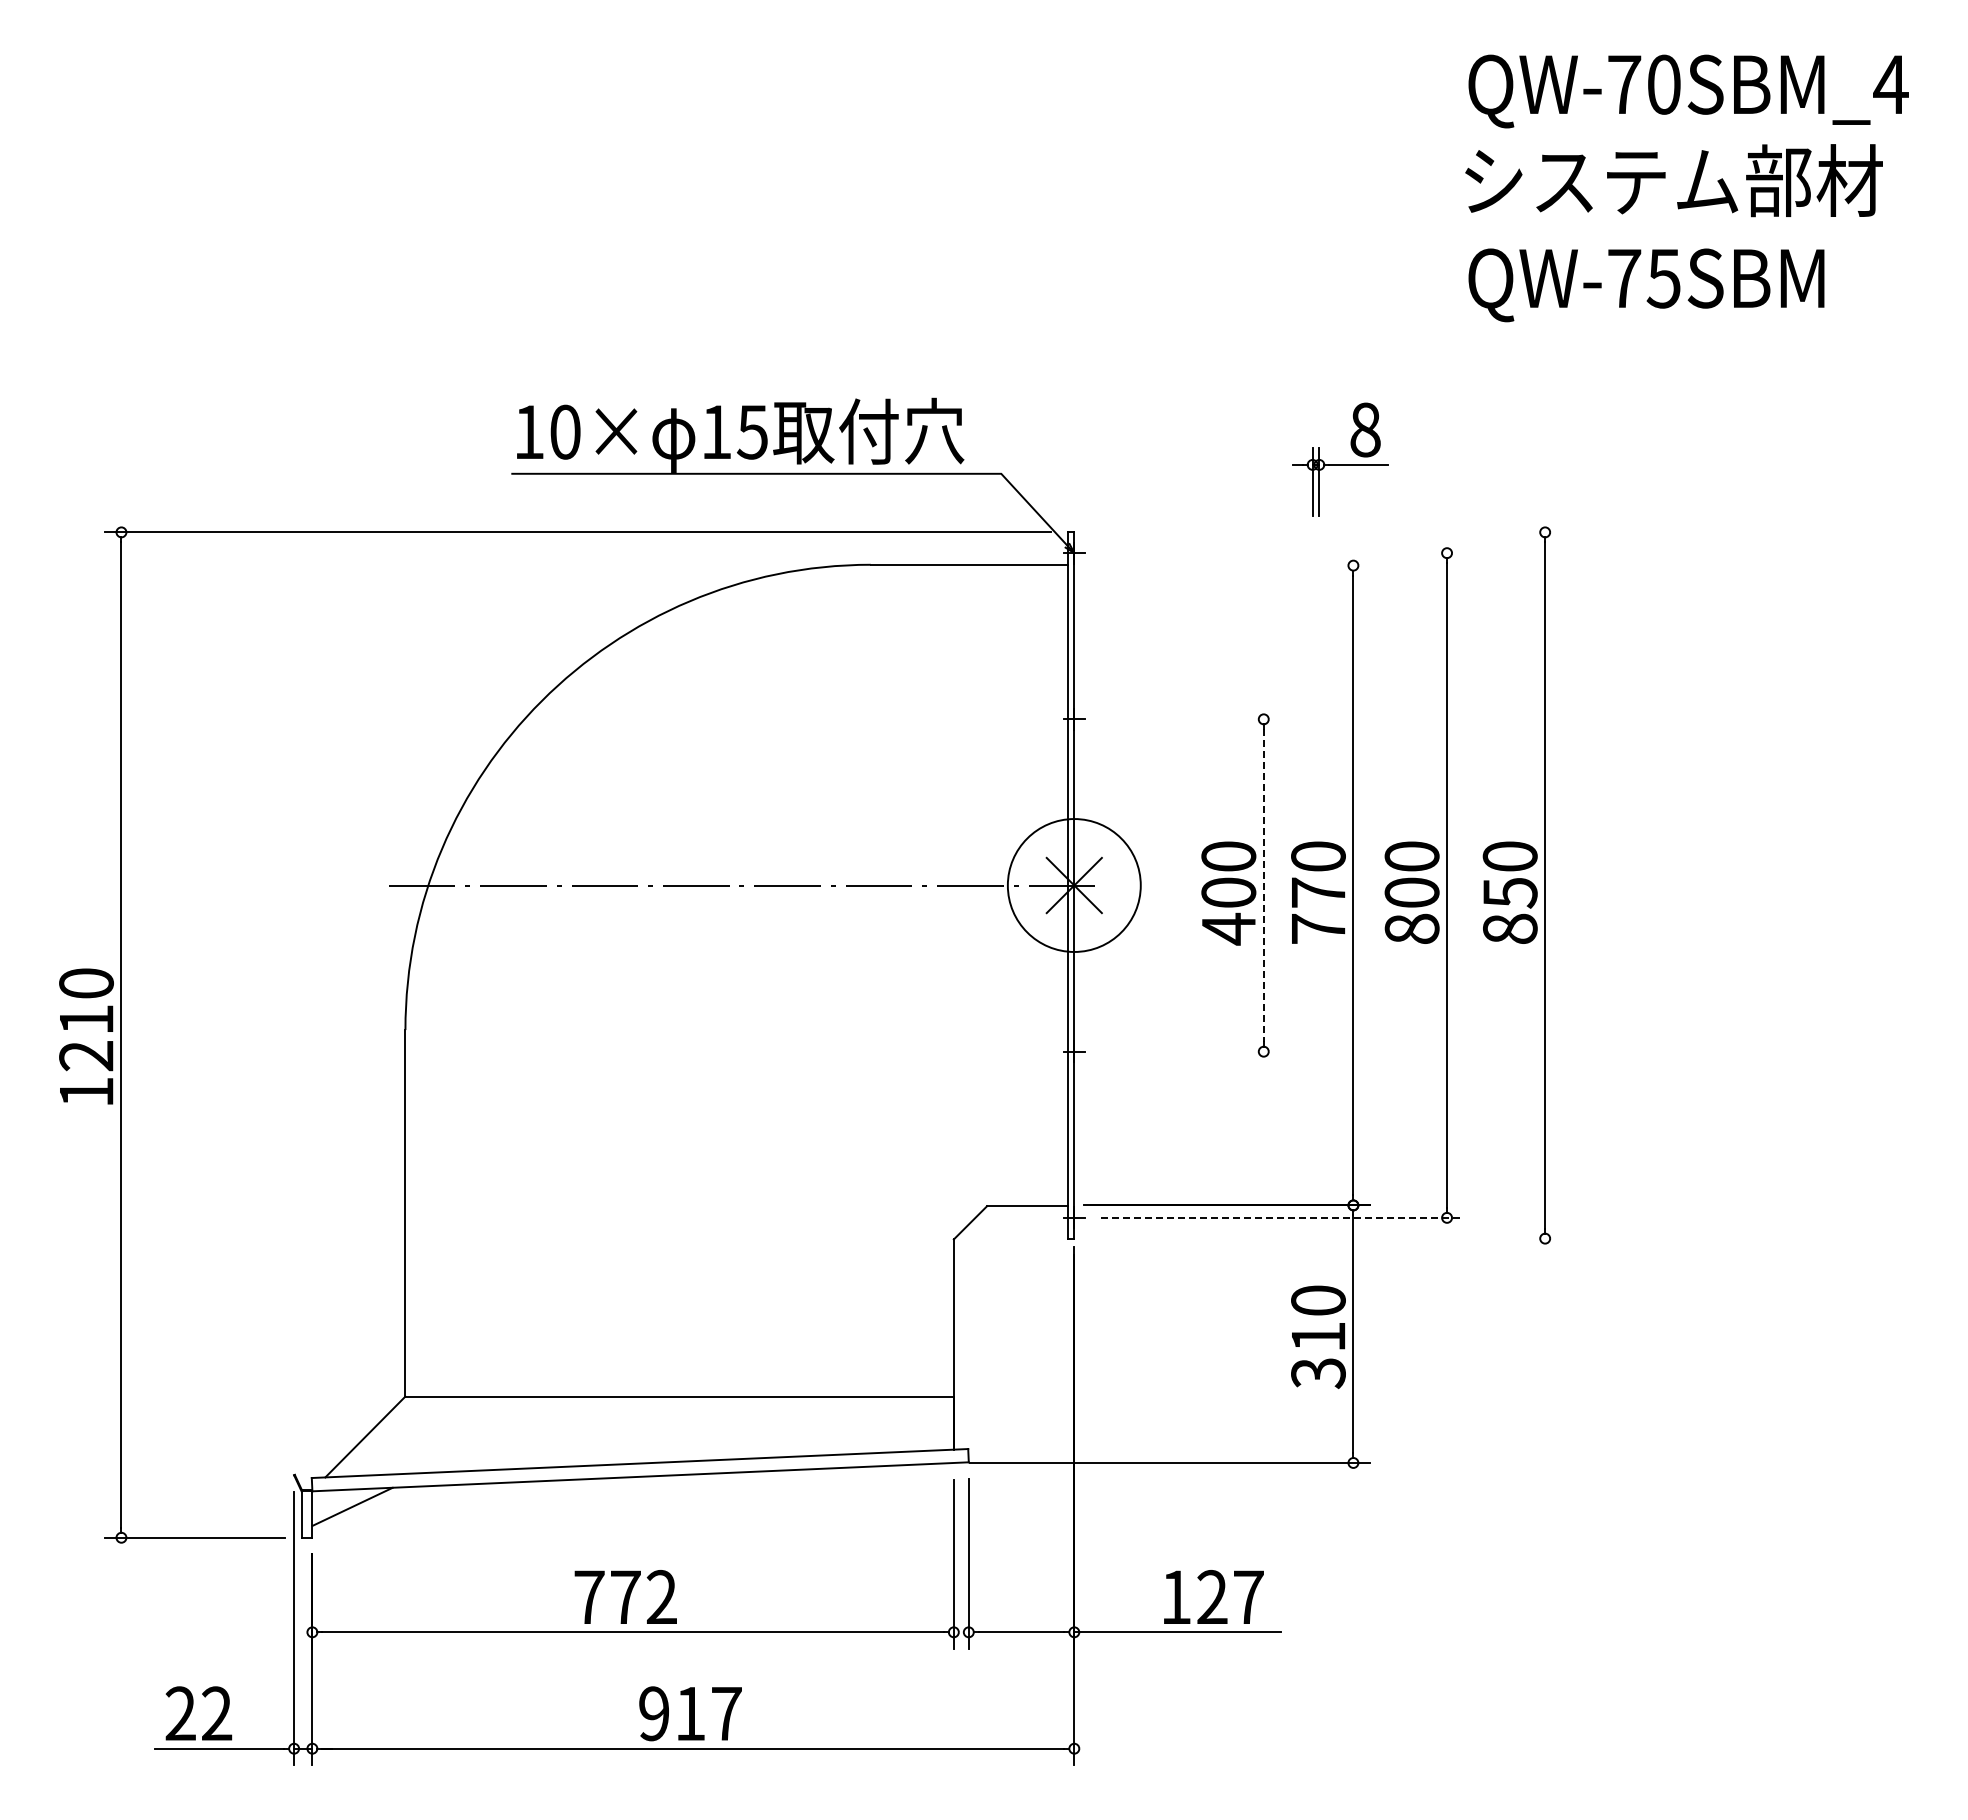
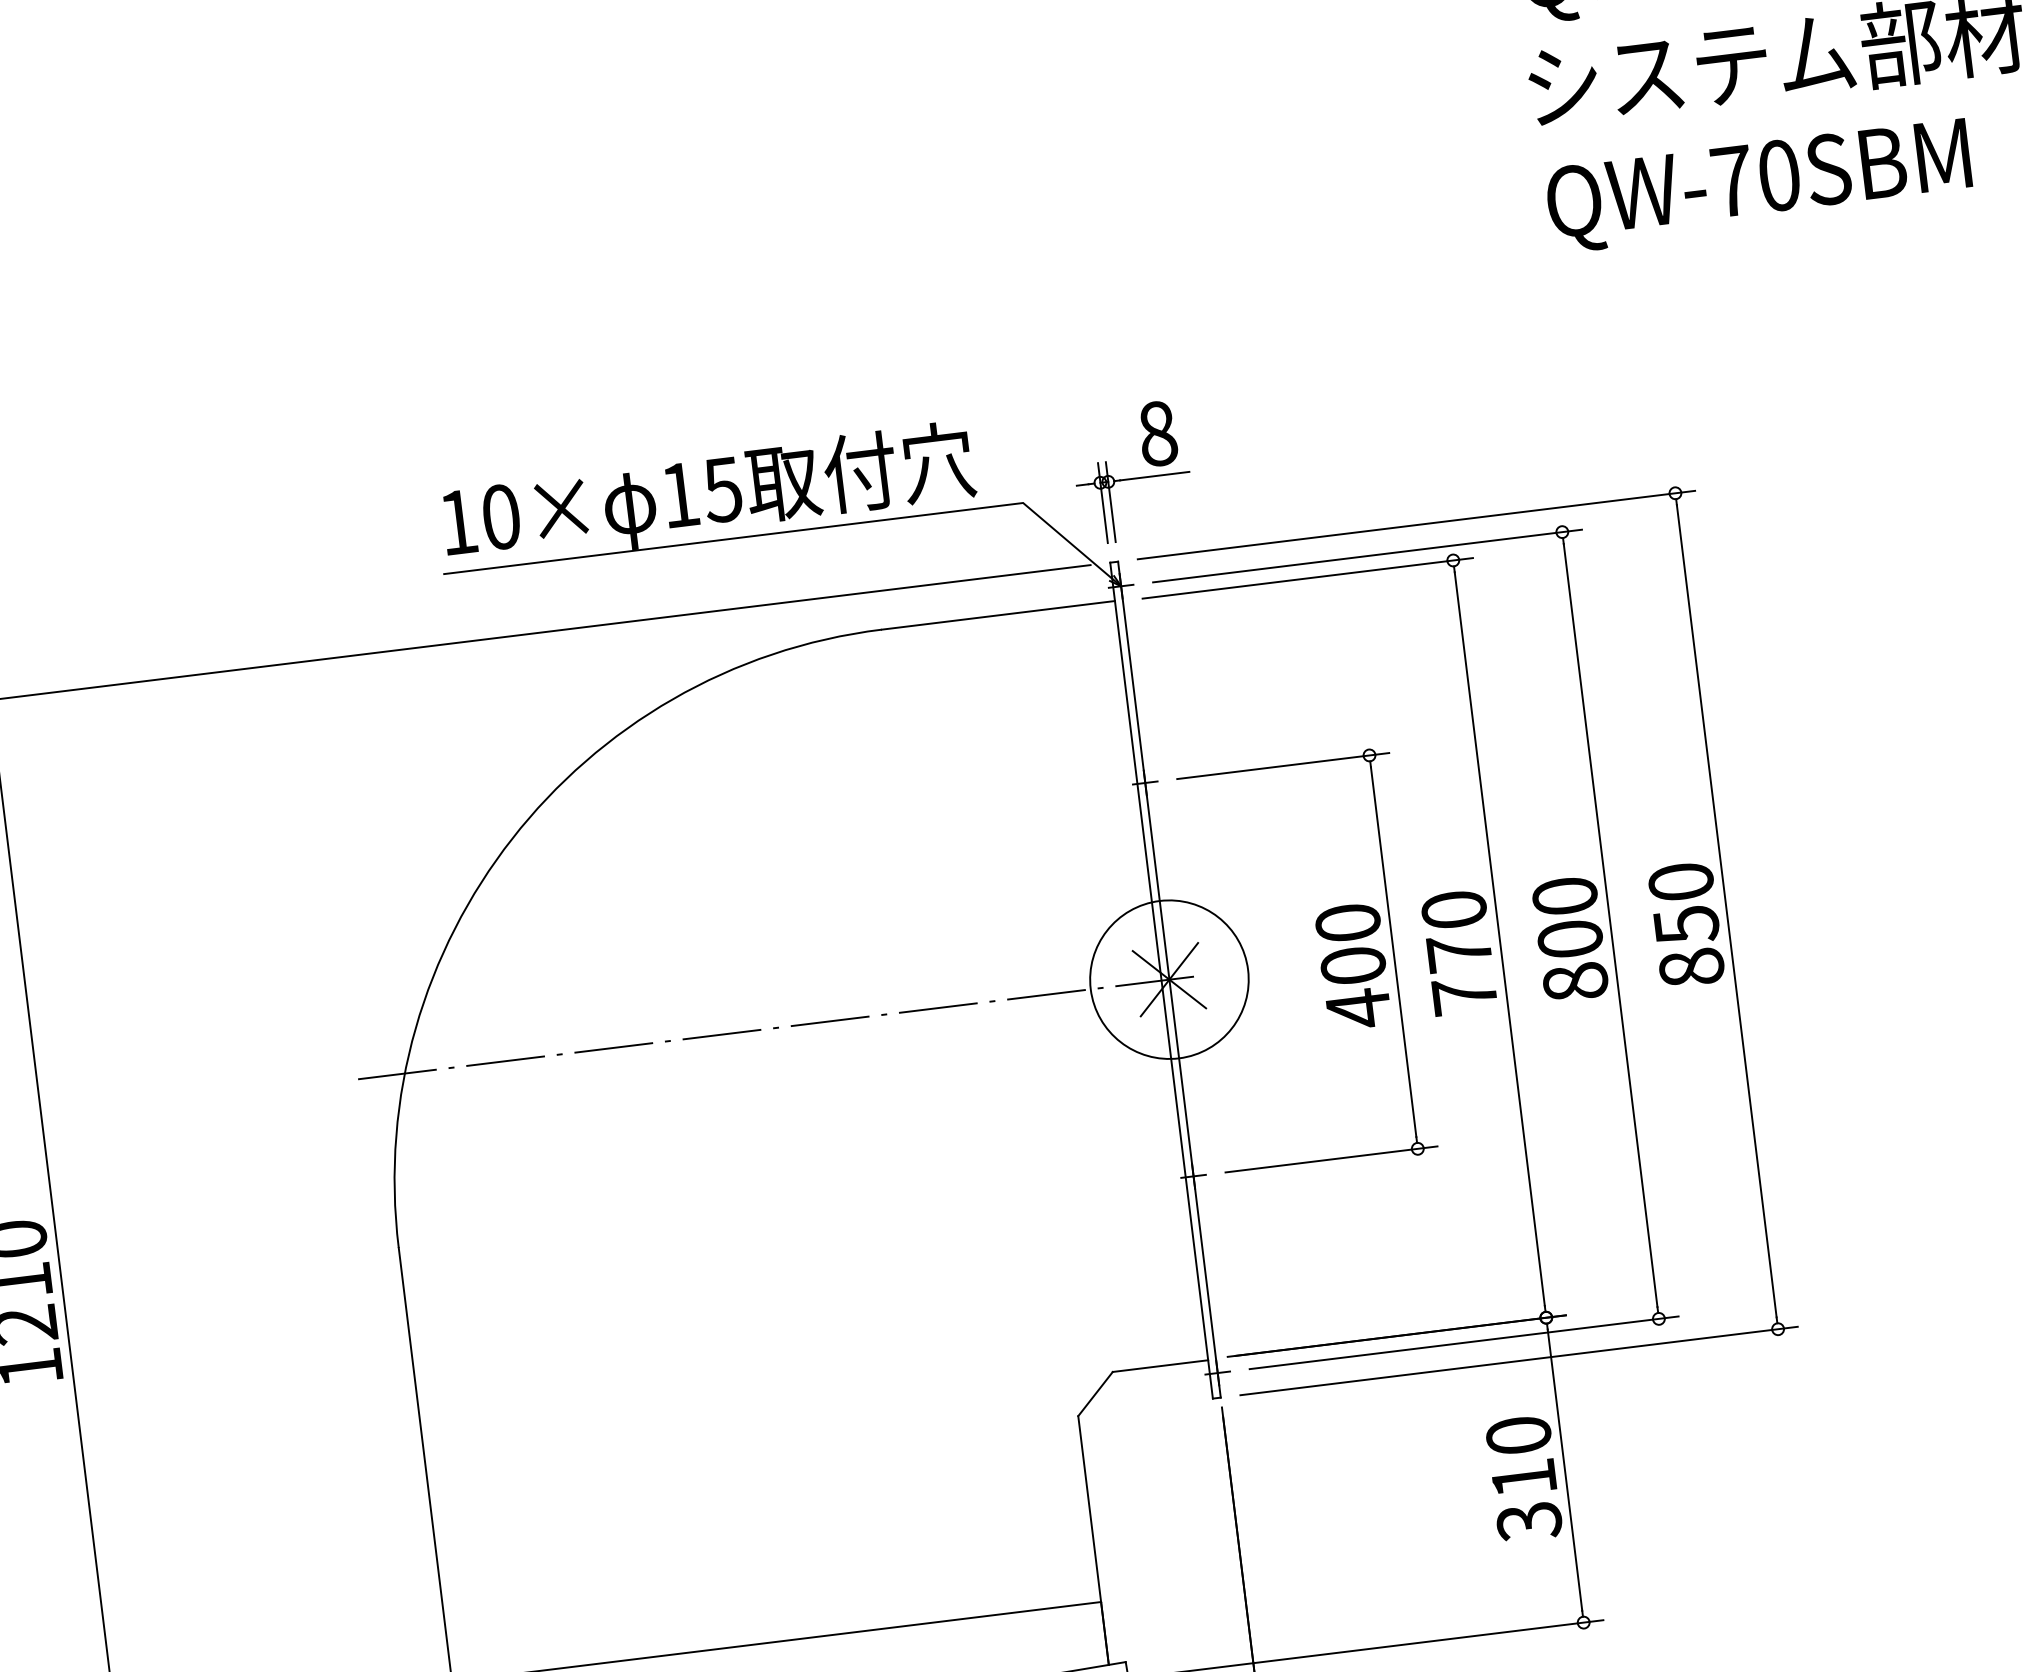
text: (1663, 278) -> (1778, 175), QW-75SBM -> QW-70SBM
part: (1340, 459) -> (1132, 472), moved
line: (1325, 532) -> (1415, 525), added
line: (1282, 553) -> (1367, 556), added
line: (1230, 565) -> (1307, 578), added
line: (1190, 719) -> (1282, 766), added
line: (1263, 886) -> (1393, 953), dashed -> solid
line: (1190, 1051) -> (1331, 1159), added
line: (1283, 1217) -> (1465, 1342), dashed -> solid
line: (1325, 1238) -> (1518, 1360), added

